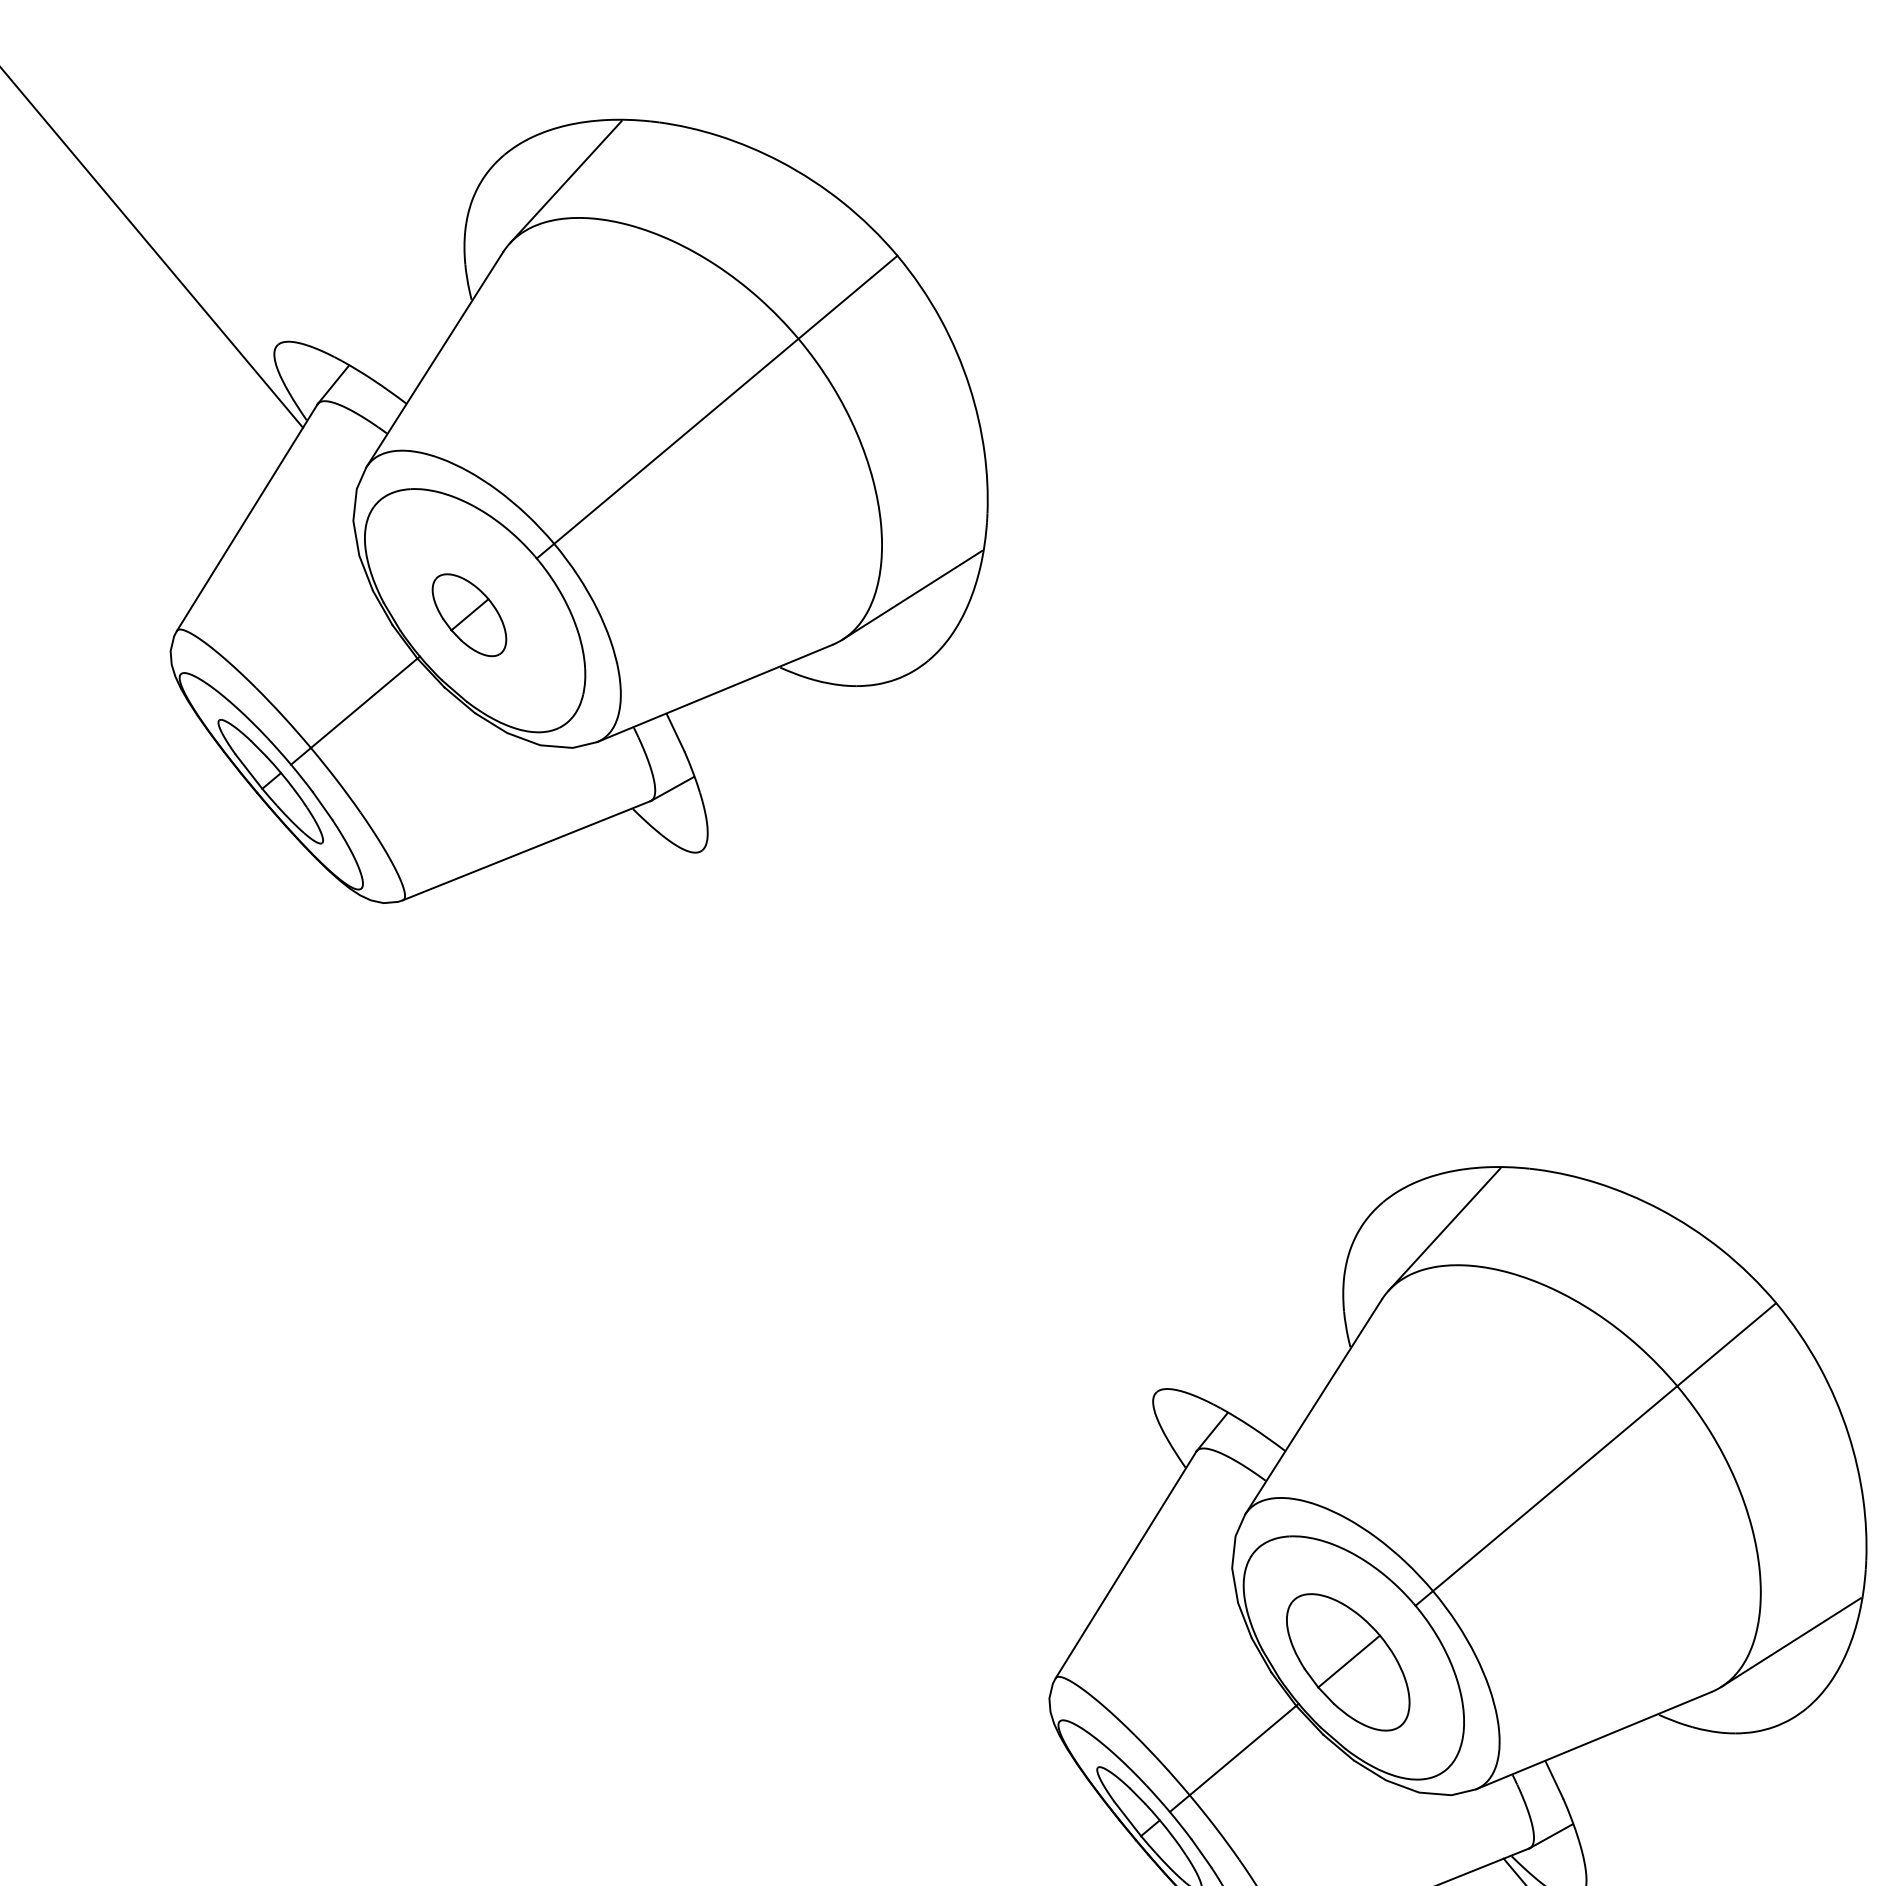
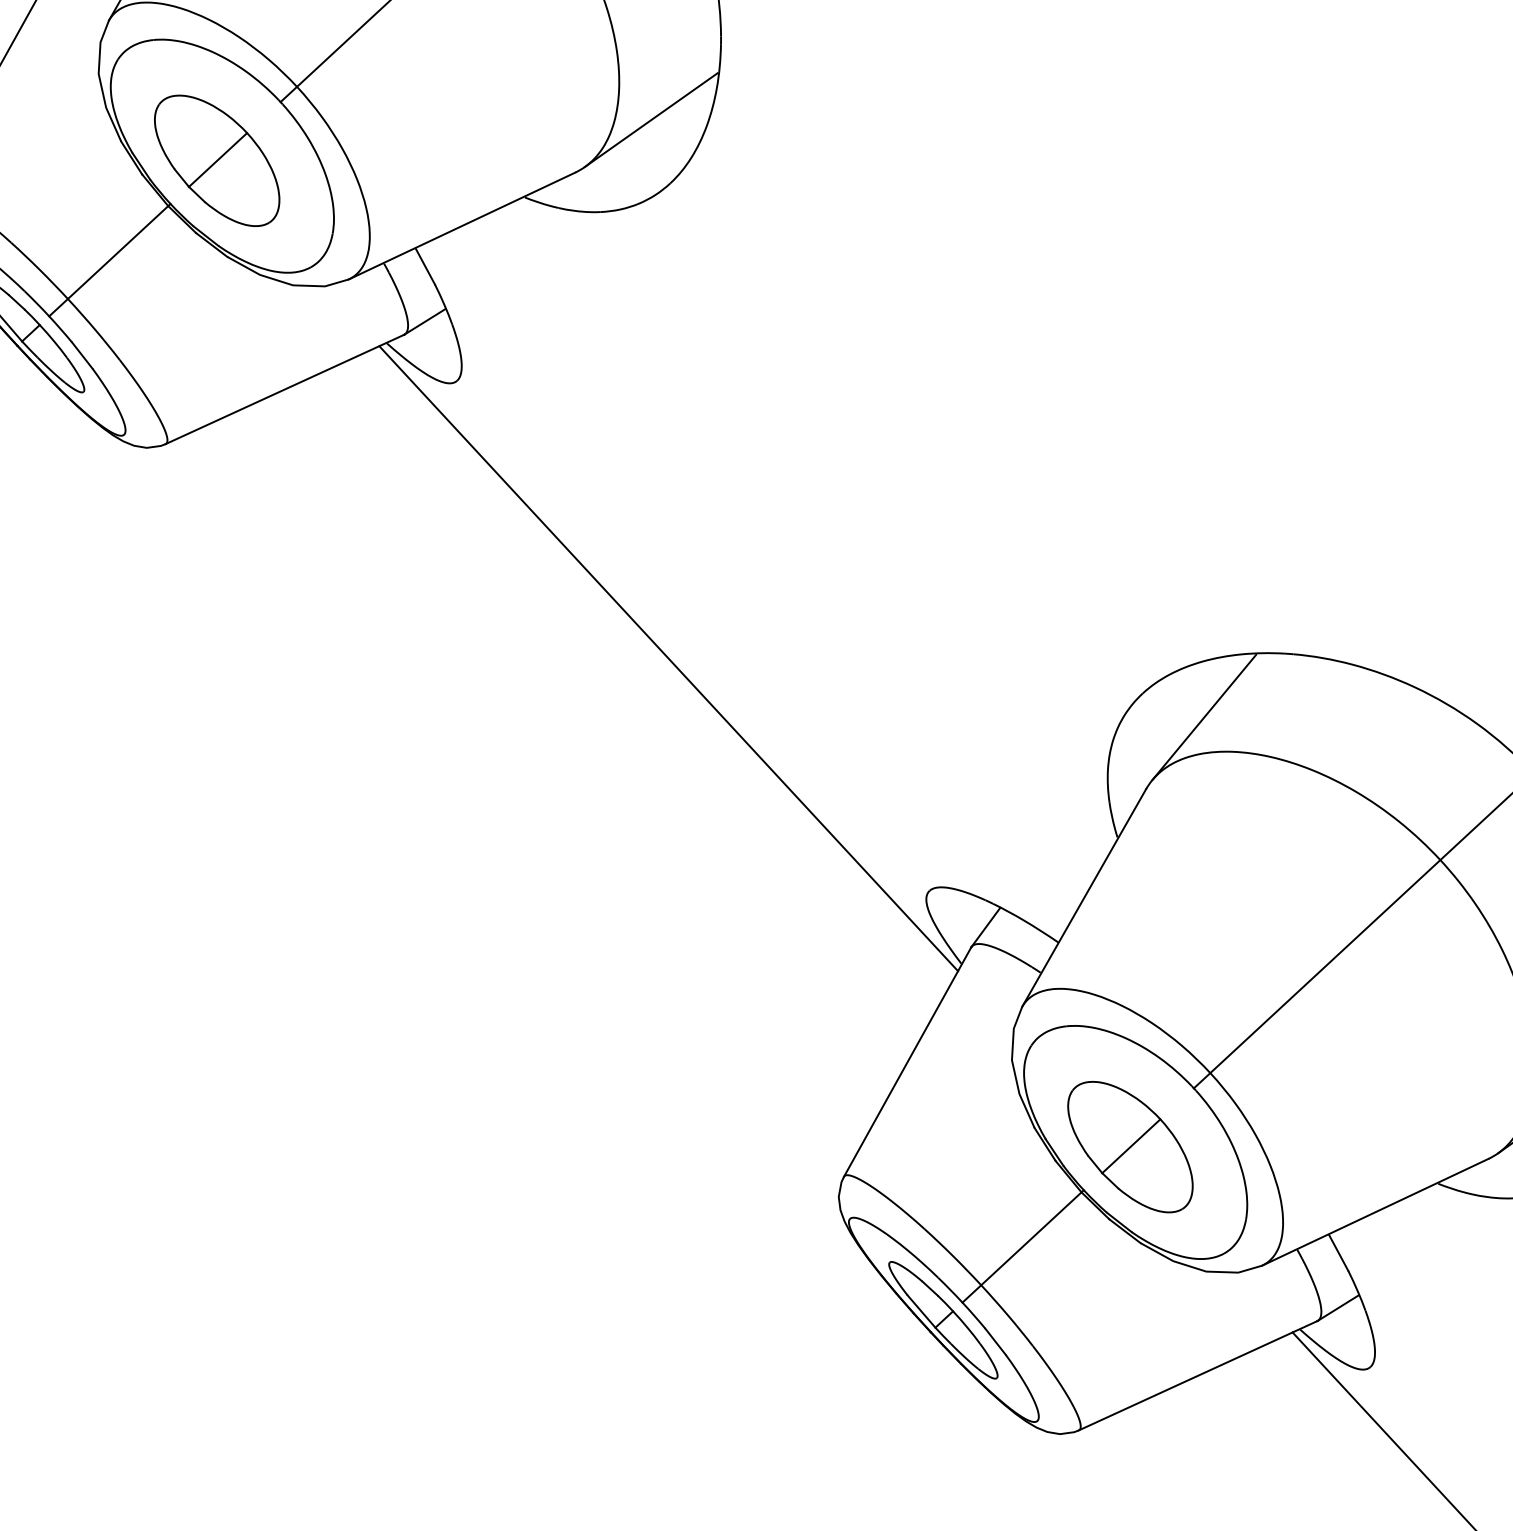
part: (469, 615) -> (217, 161), size x1.67
line: (902, 1143) -> (667, 658), added

